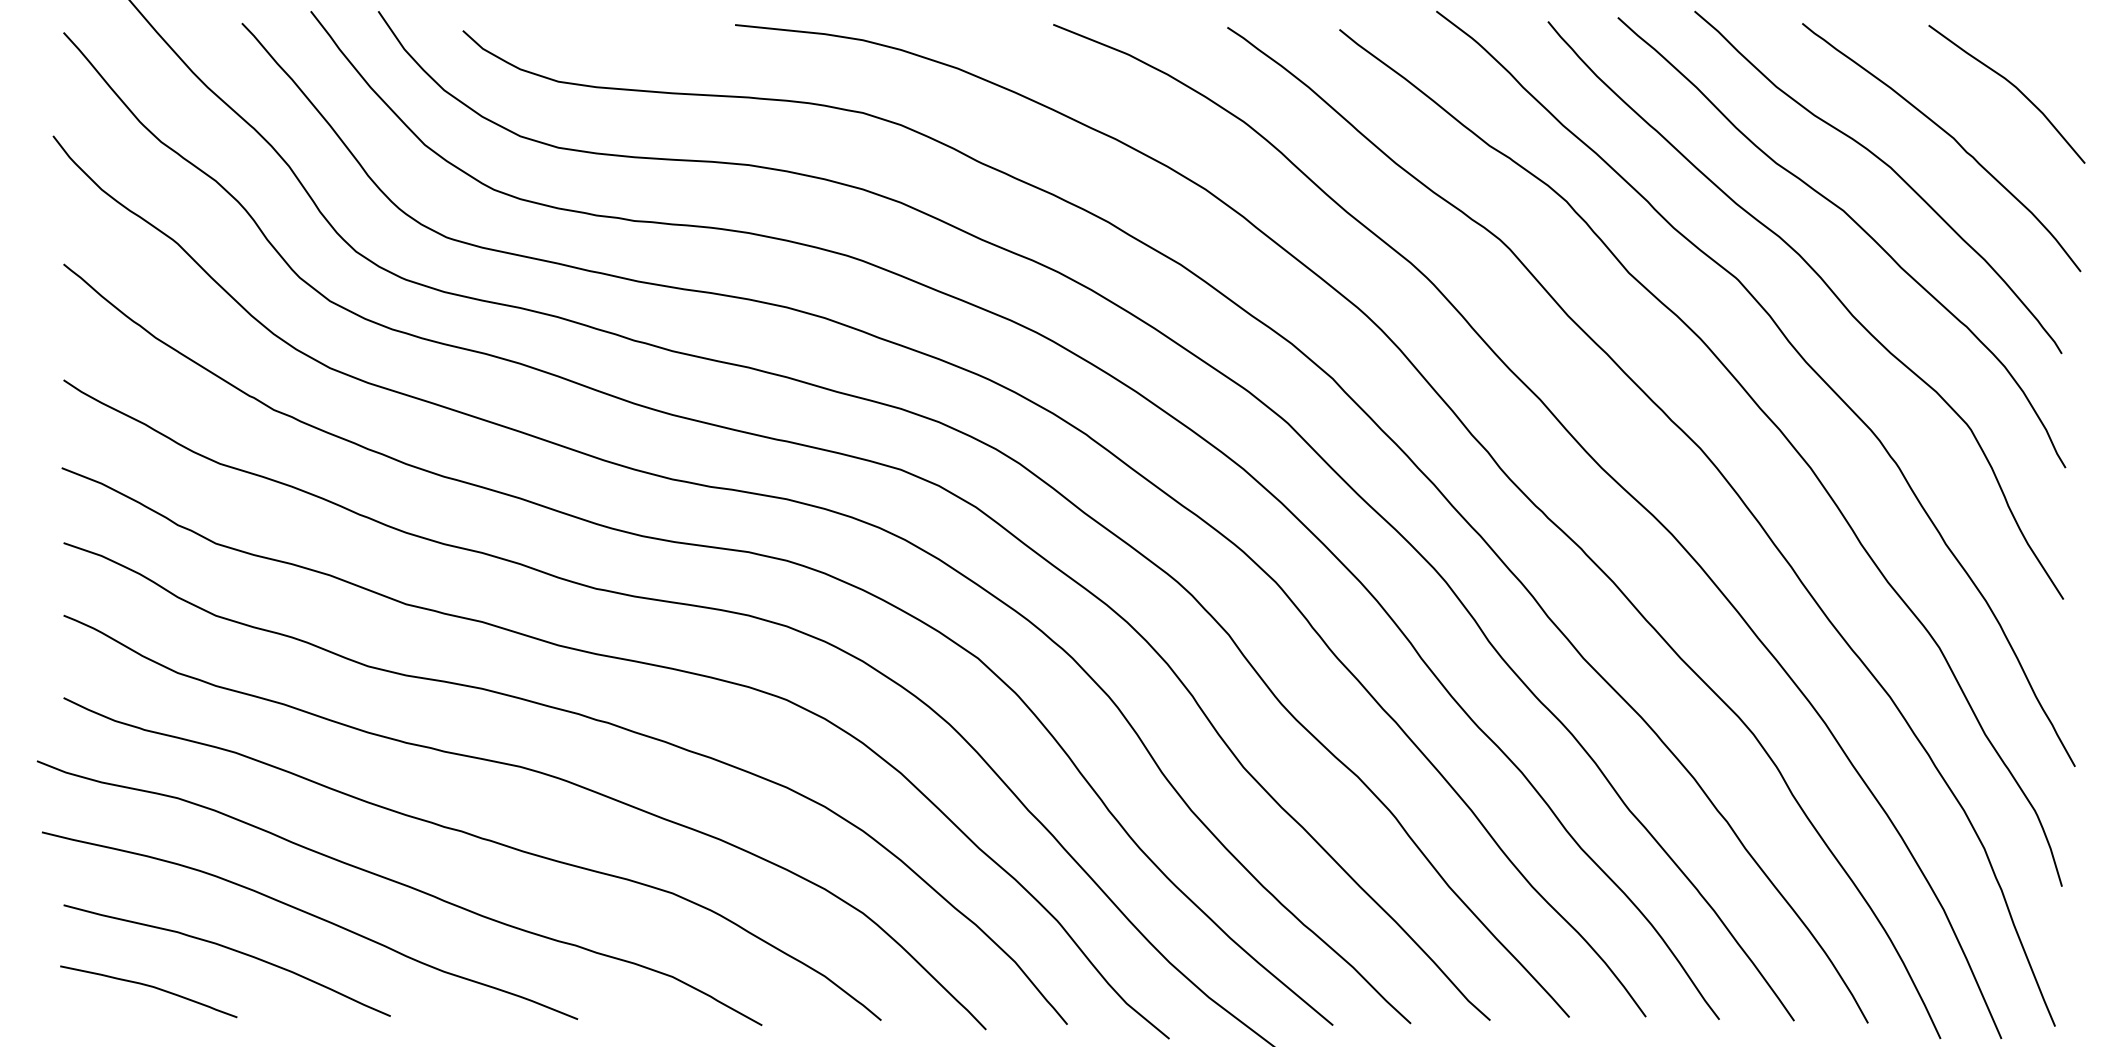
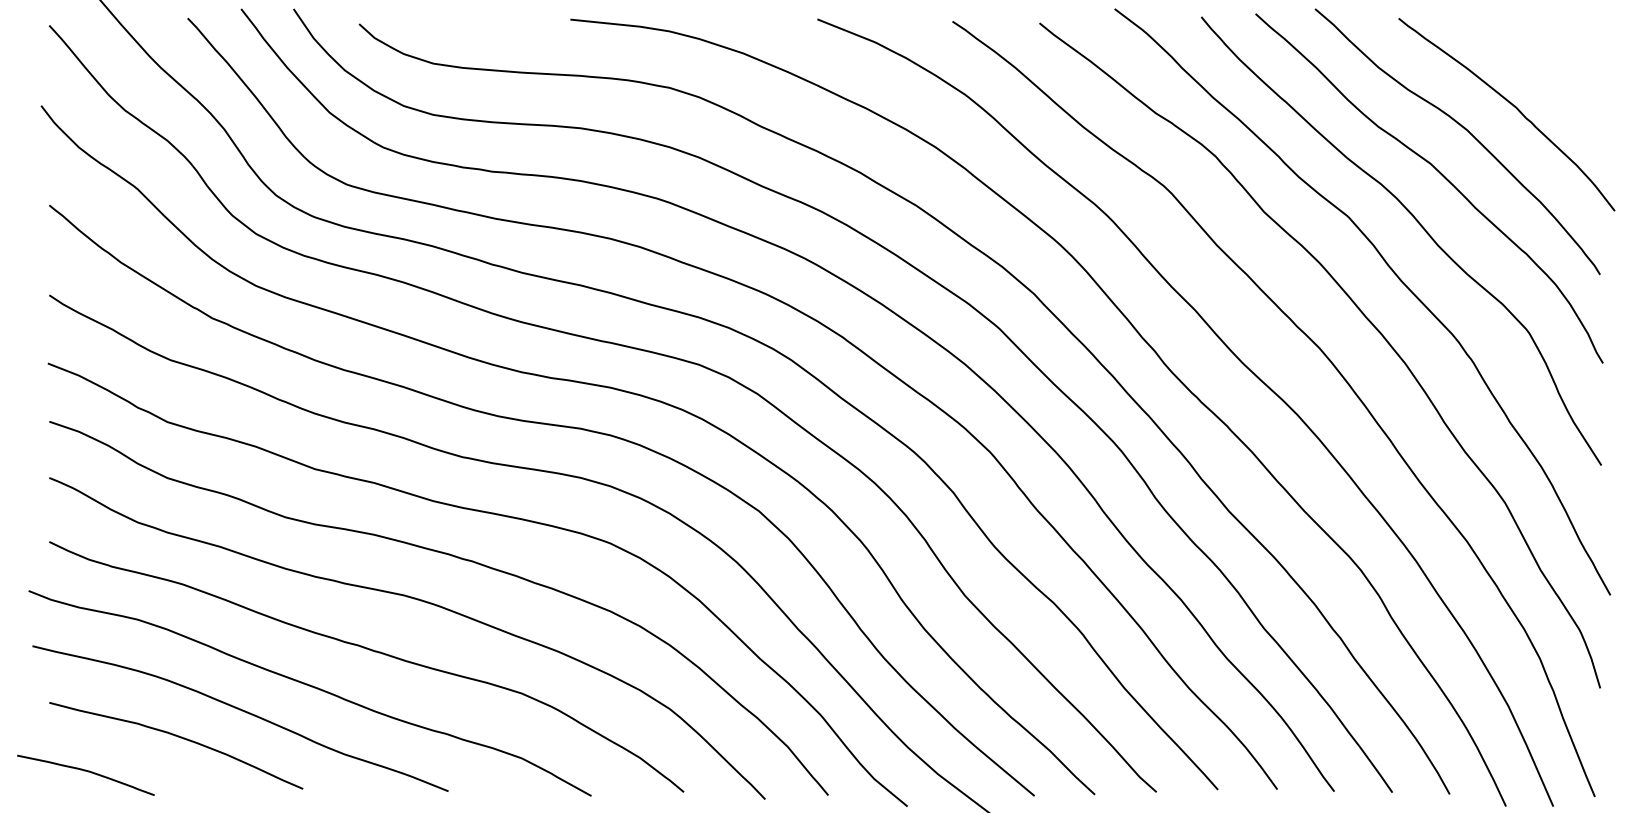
curve: (2010, 84) -> (1560, 65), removed
curve: (150, 987) -> (87, 772), moved

